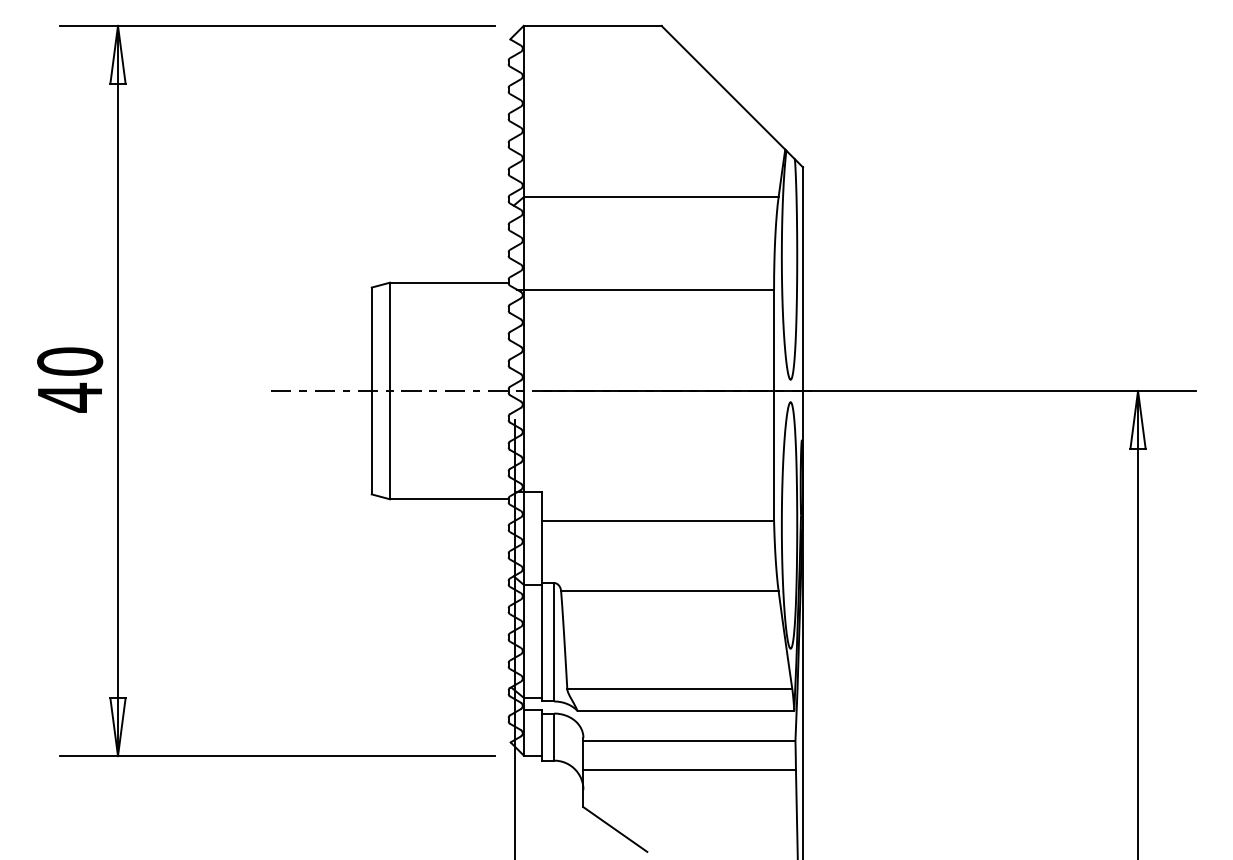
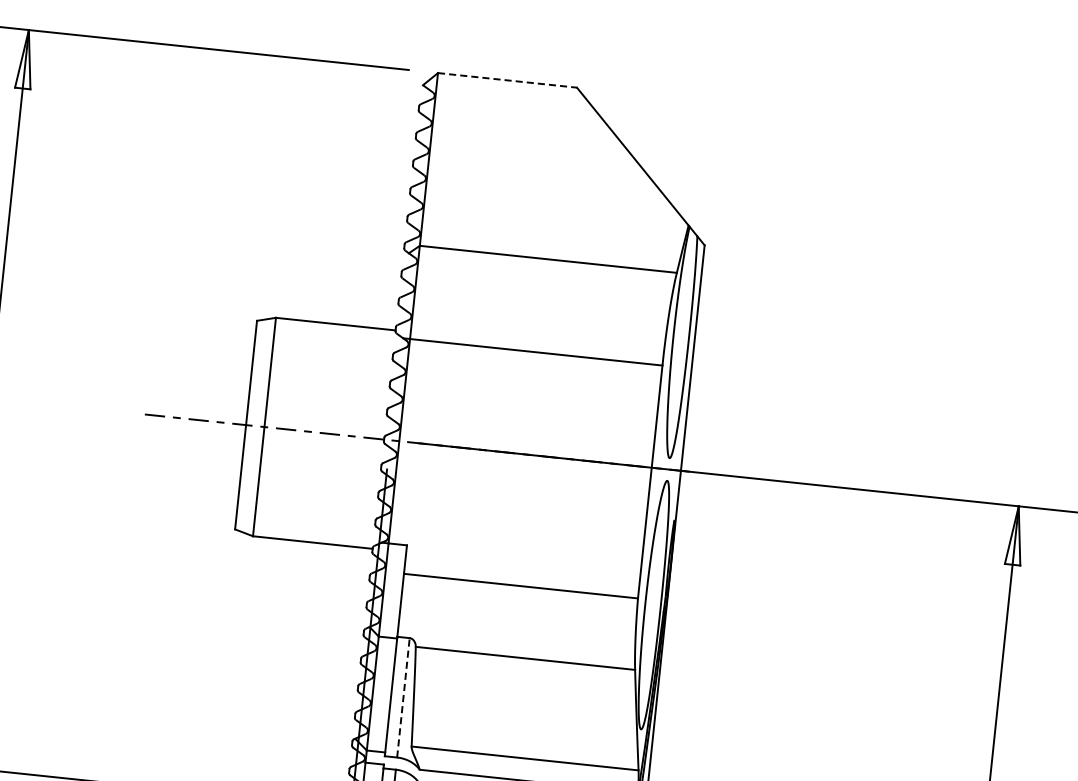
line: (592, 25) -> (507, 79), solid -> dashed
line: (554, 641) -> (403, 697), solid -> dashed

